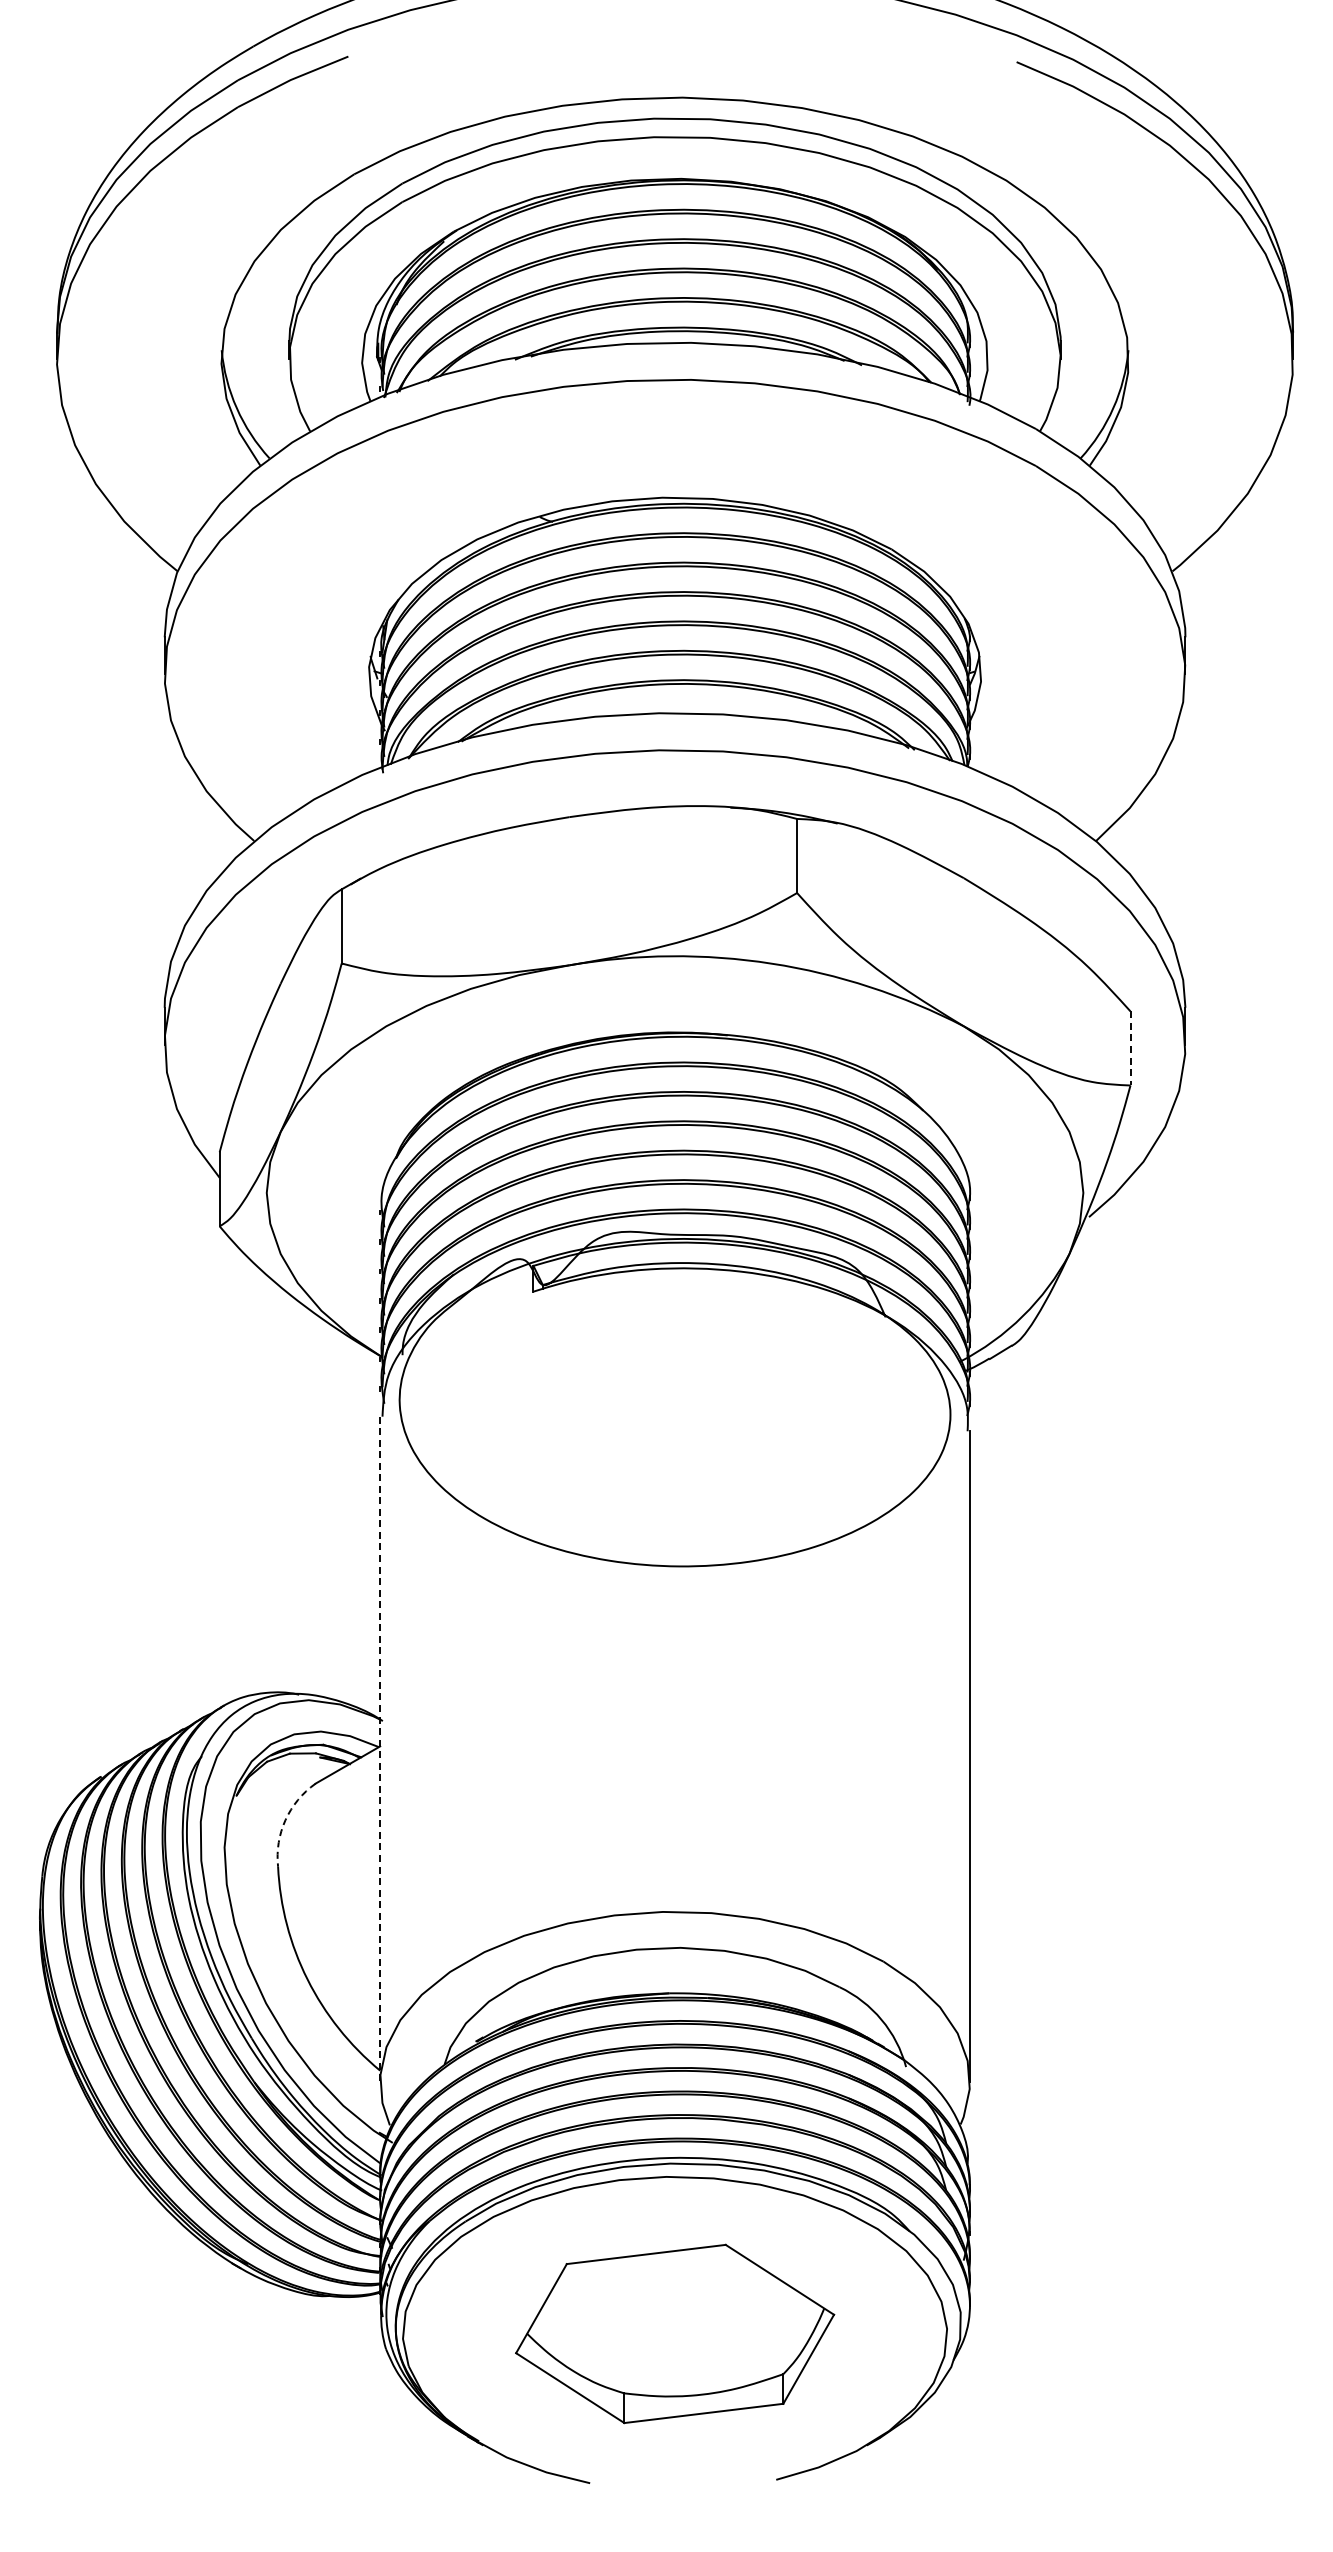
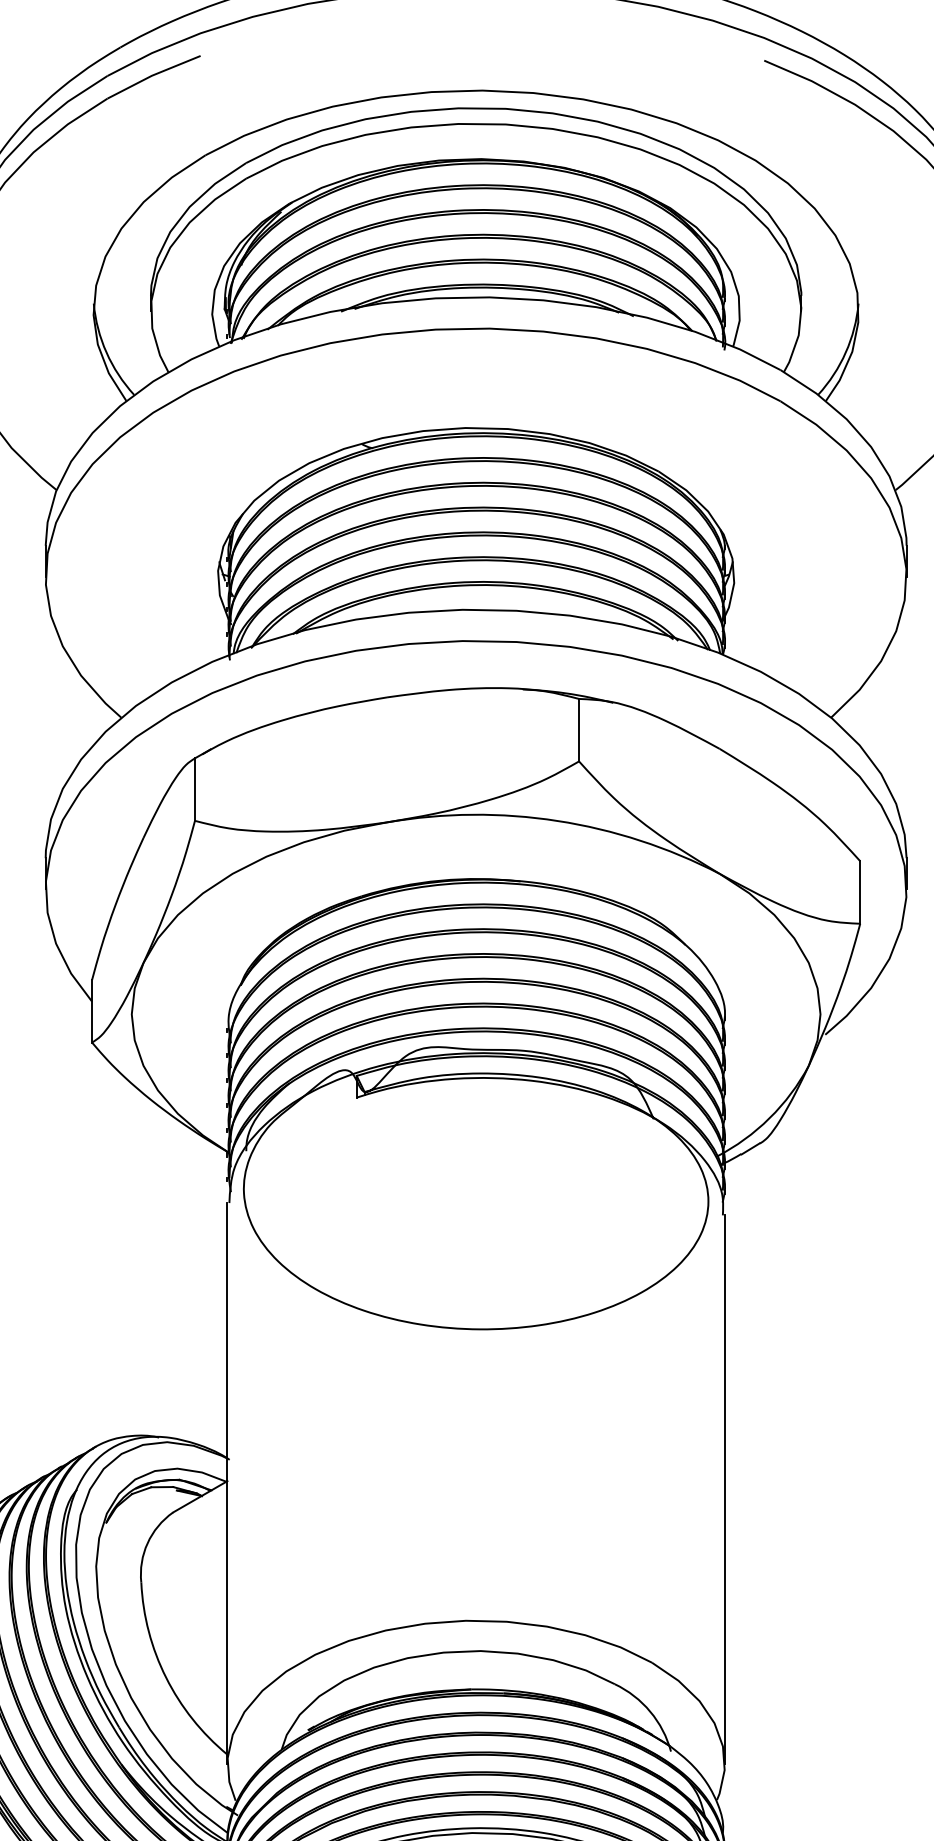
line: (1130, 1048) -> (860, 892), dashed -> solid
line: (380, 1749) -> (227, 1483), dashed -> solid
arc: (285, 1820) -> (147, 1543), dashed -> solid

